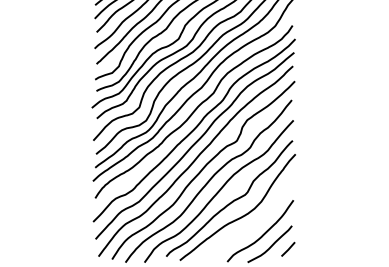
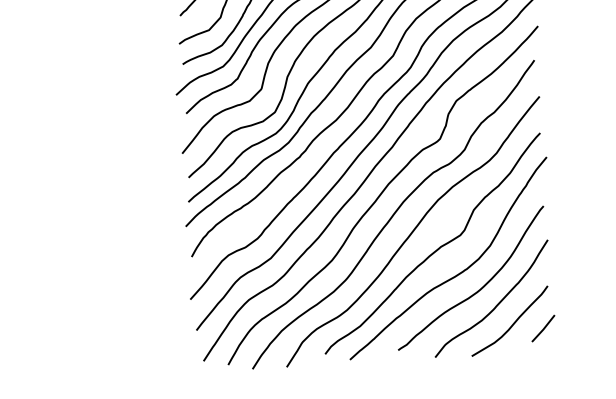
curve: (254, 224) -> (480, 287), added

